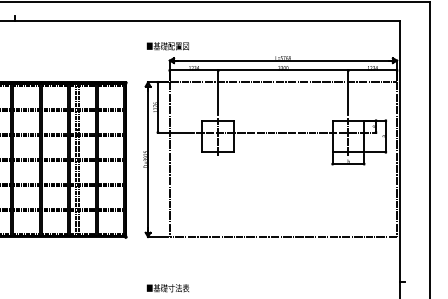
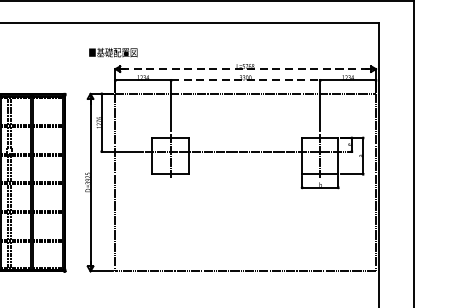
line: (283, 60) -> (245, 68), solid -> dashed
line: (283, 70) -> (245, 80), solid -> dashed

